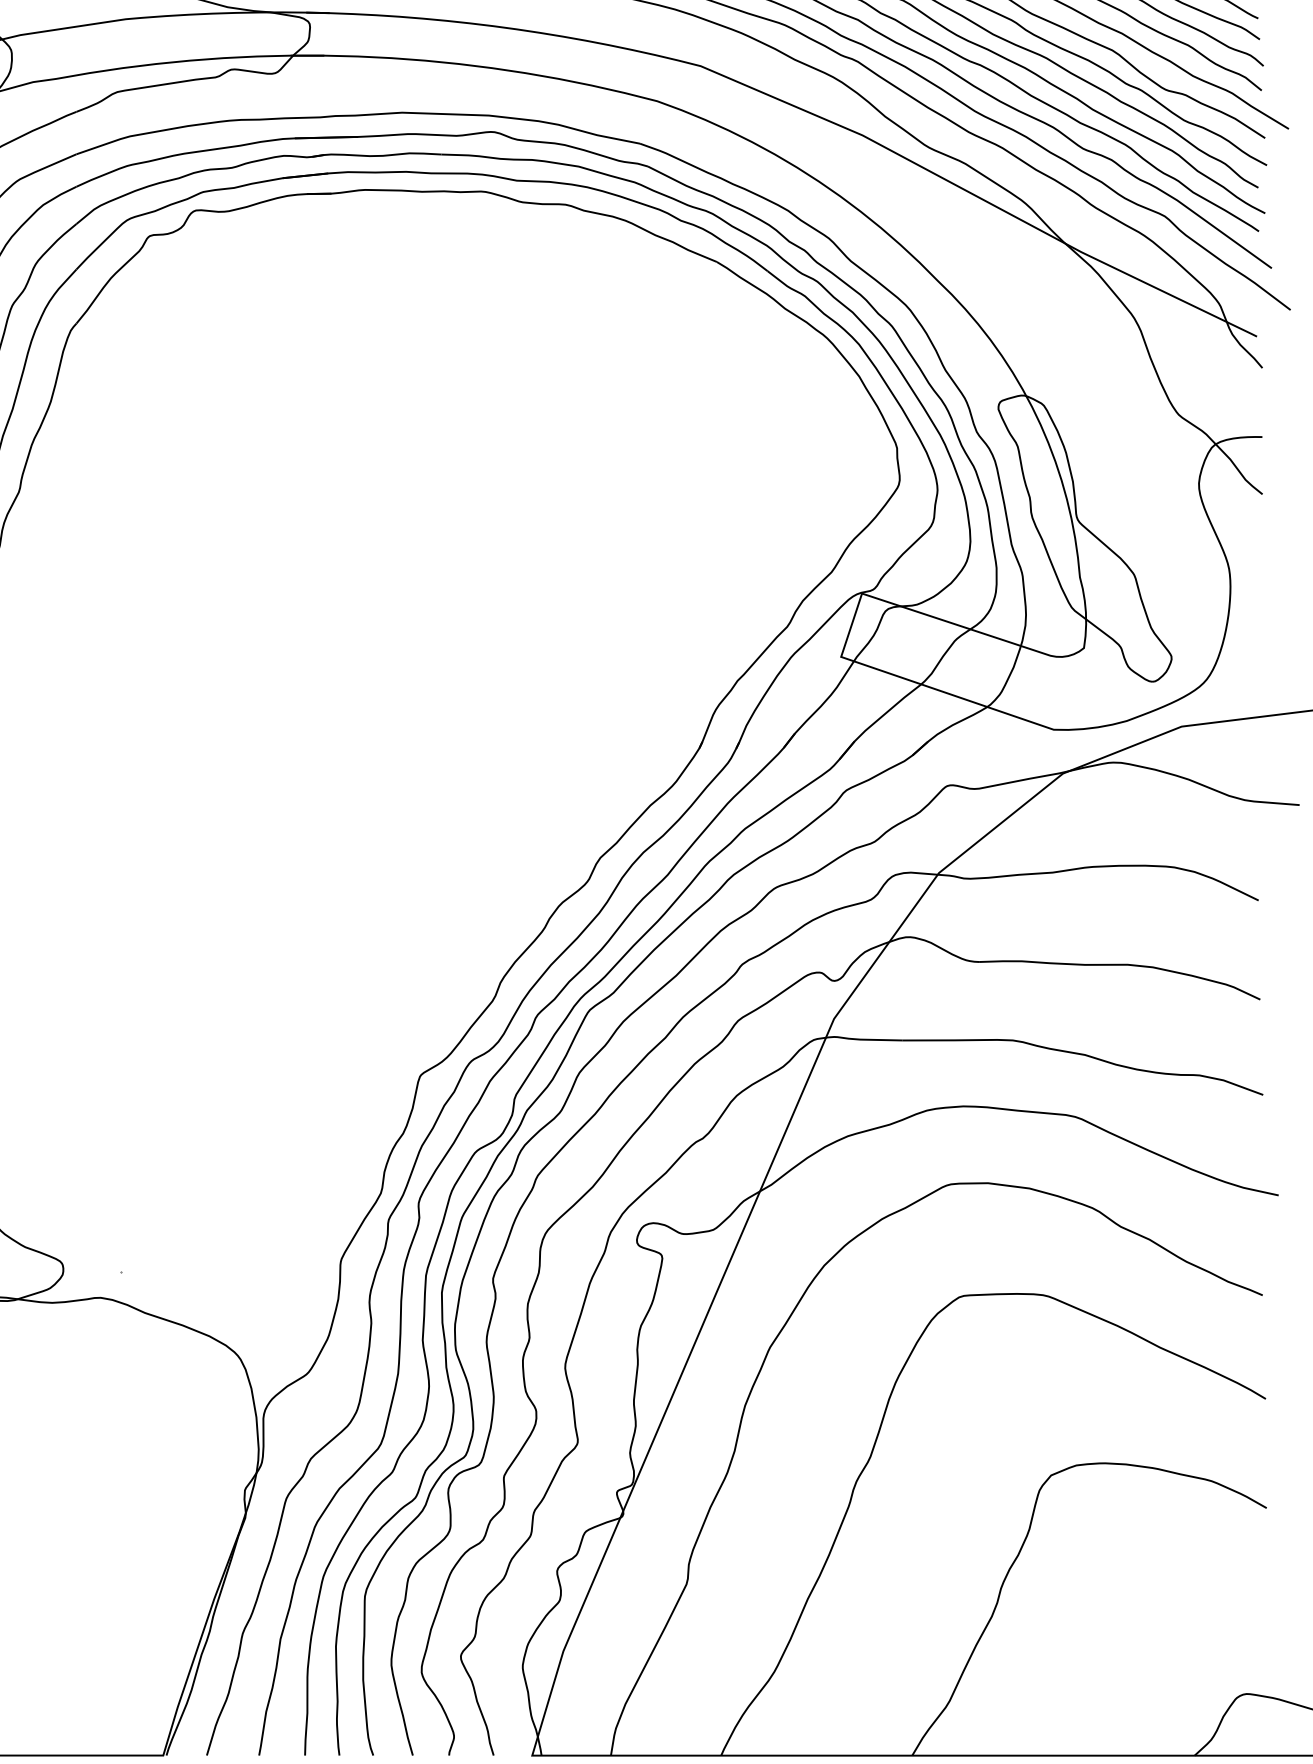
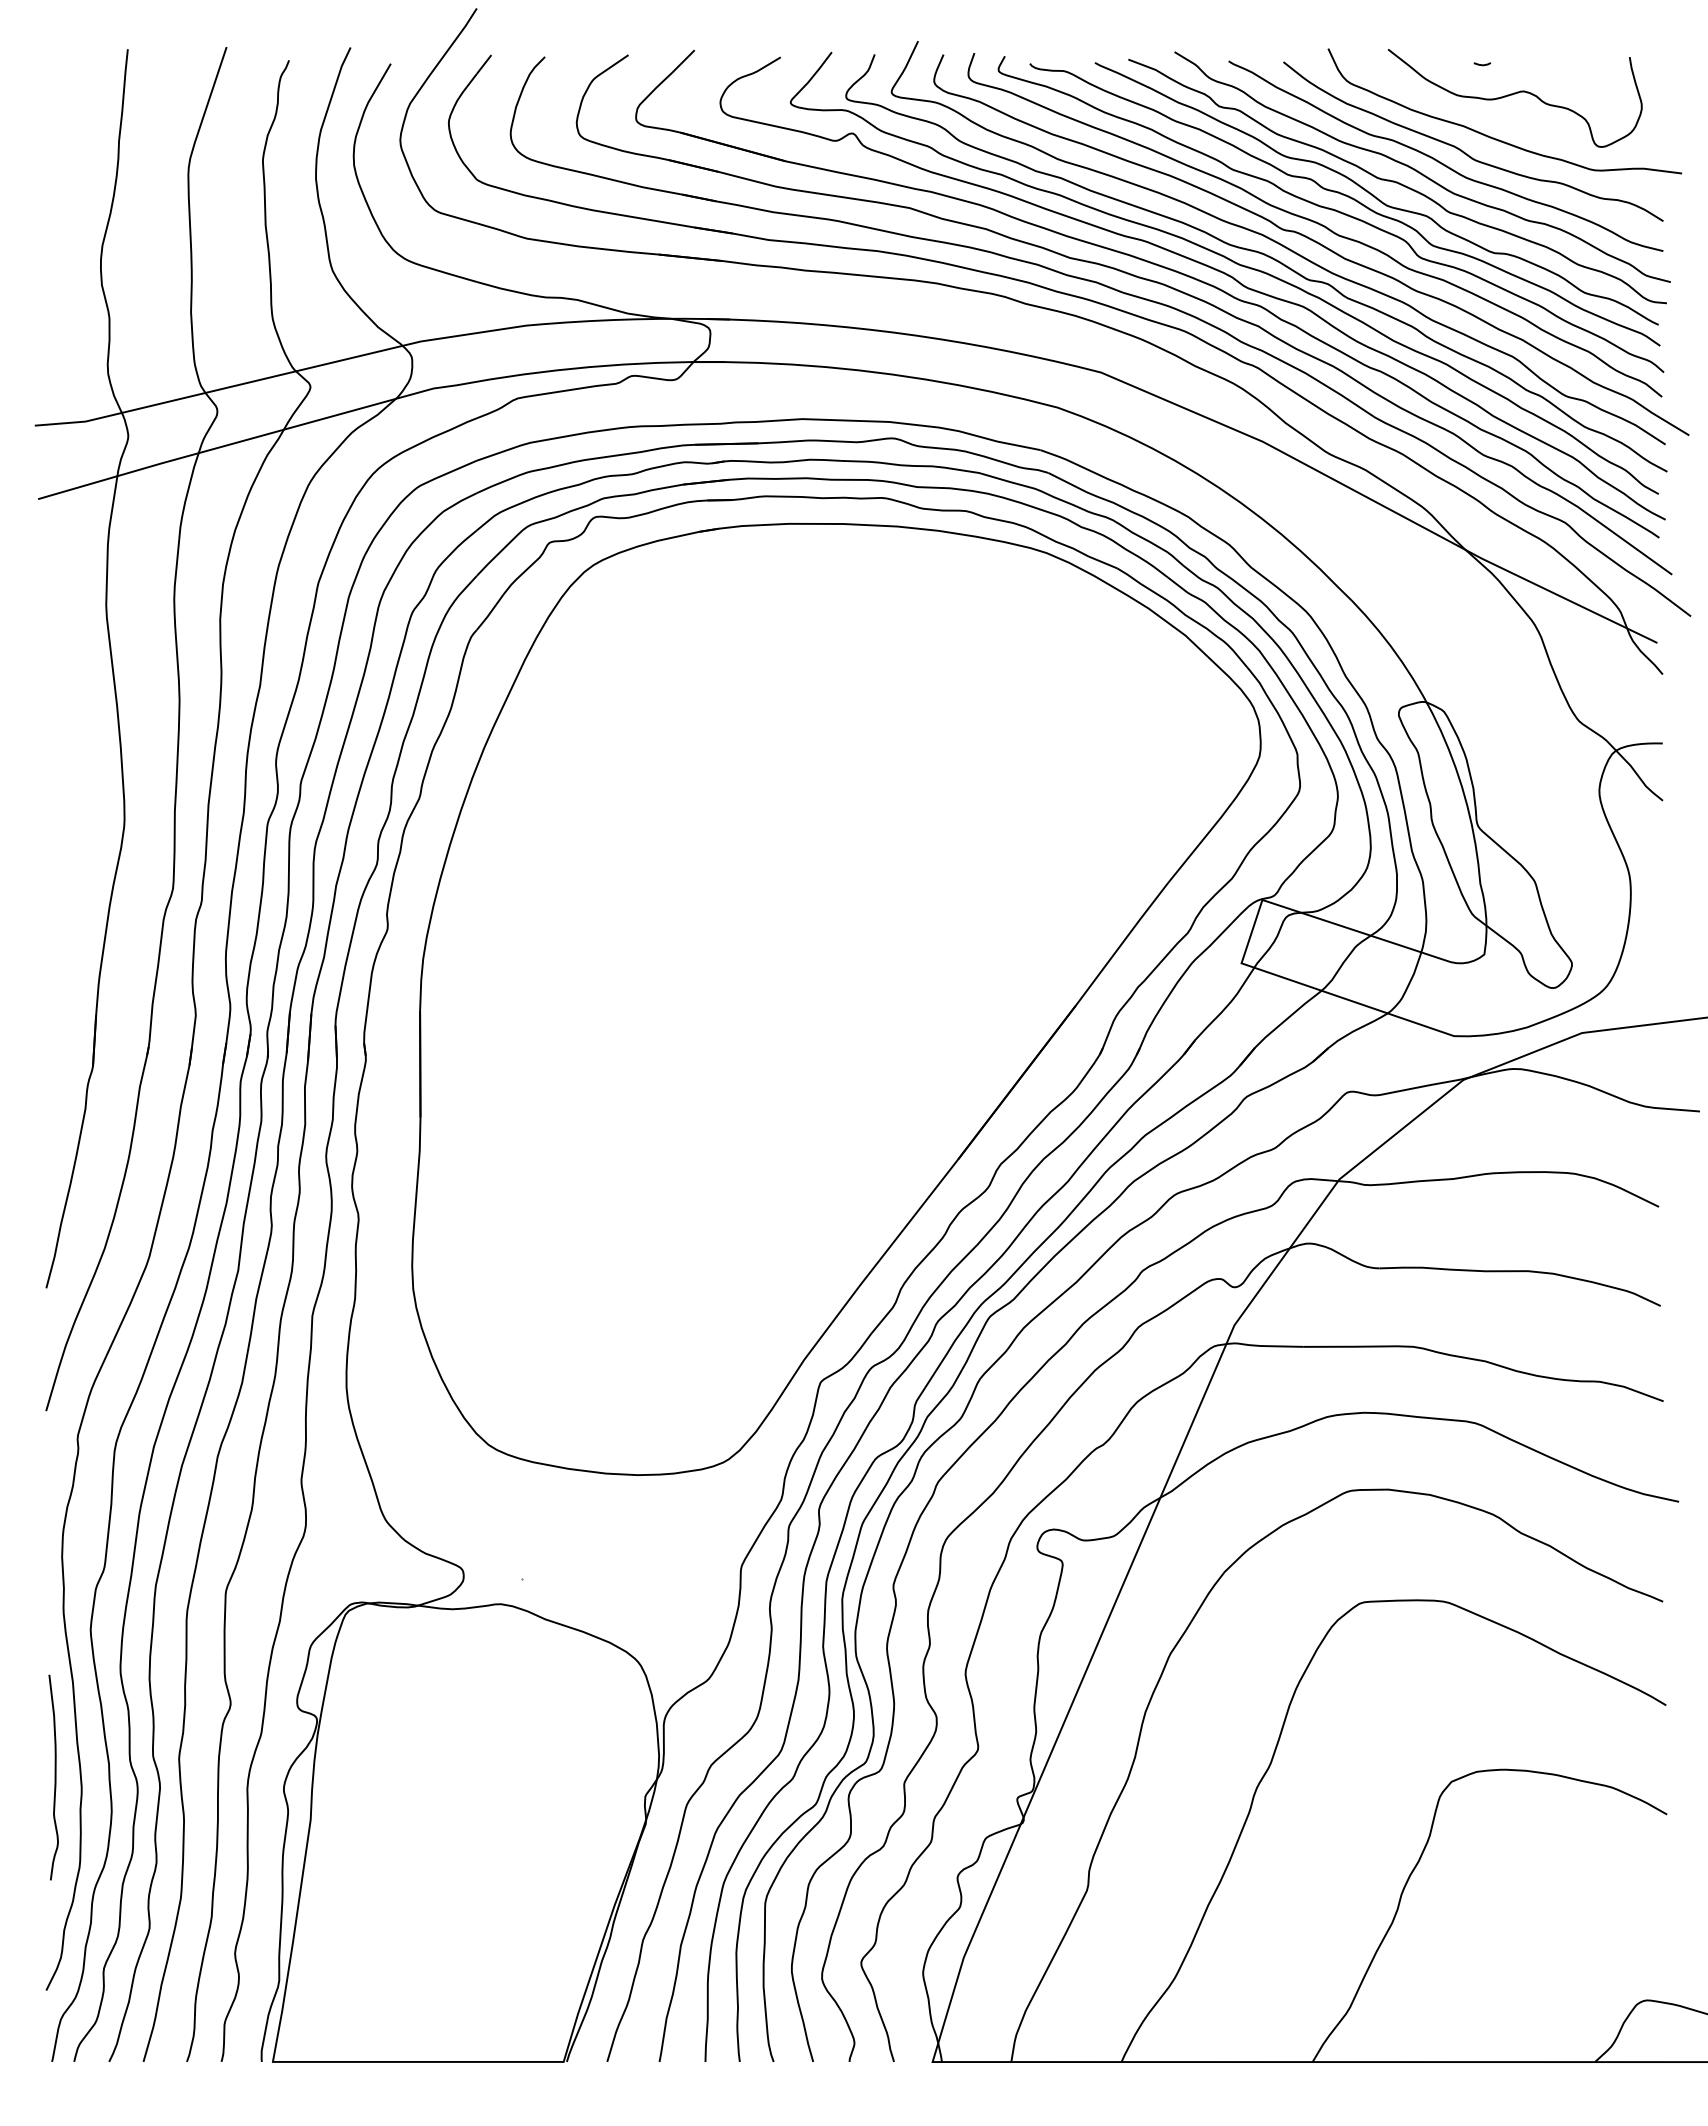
part: (436, 692) -> (836, 998), added

